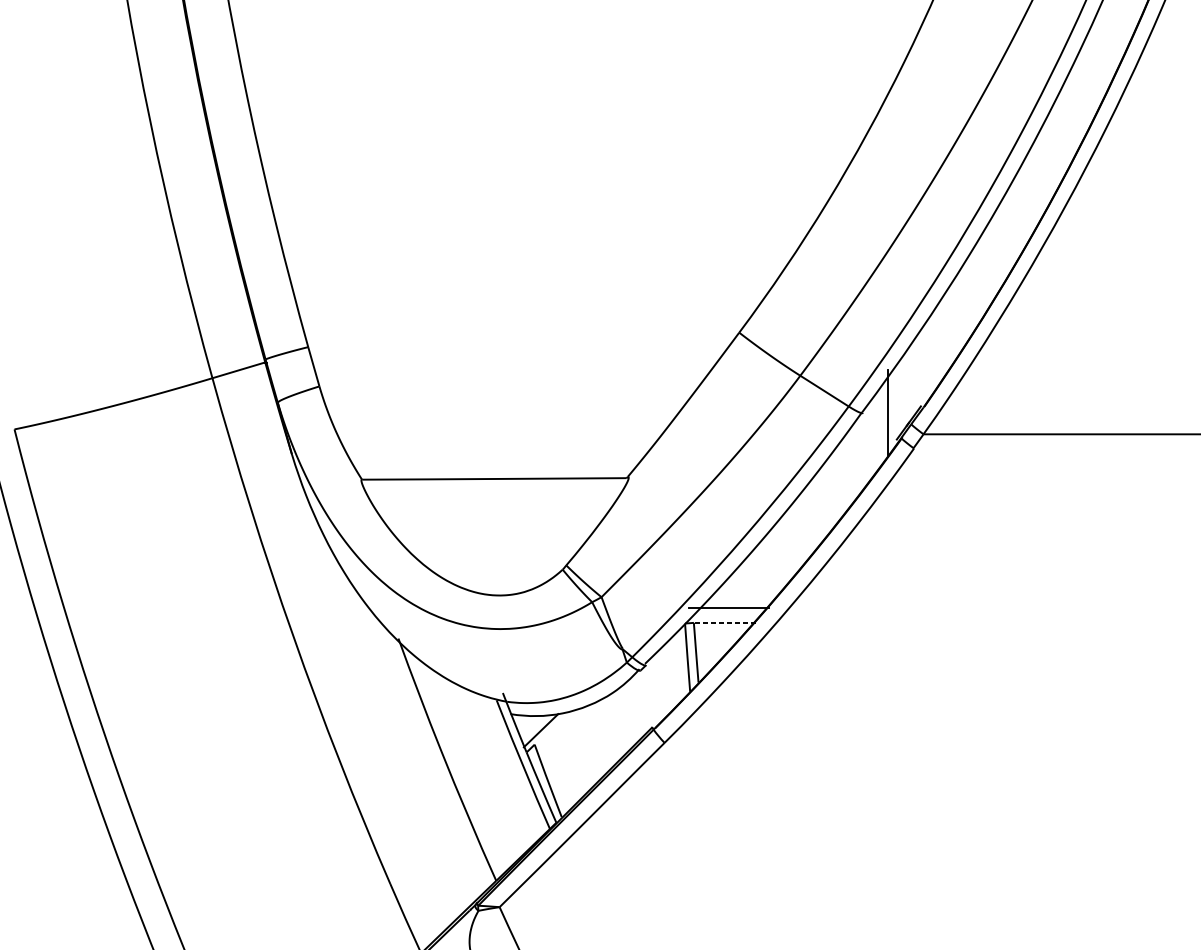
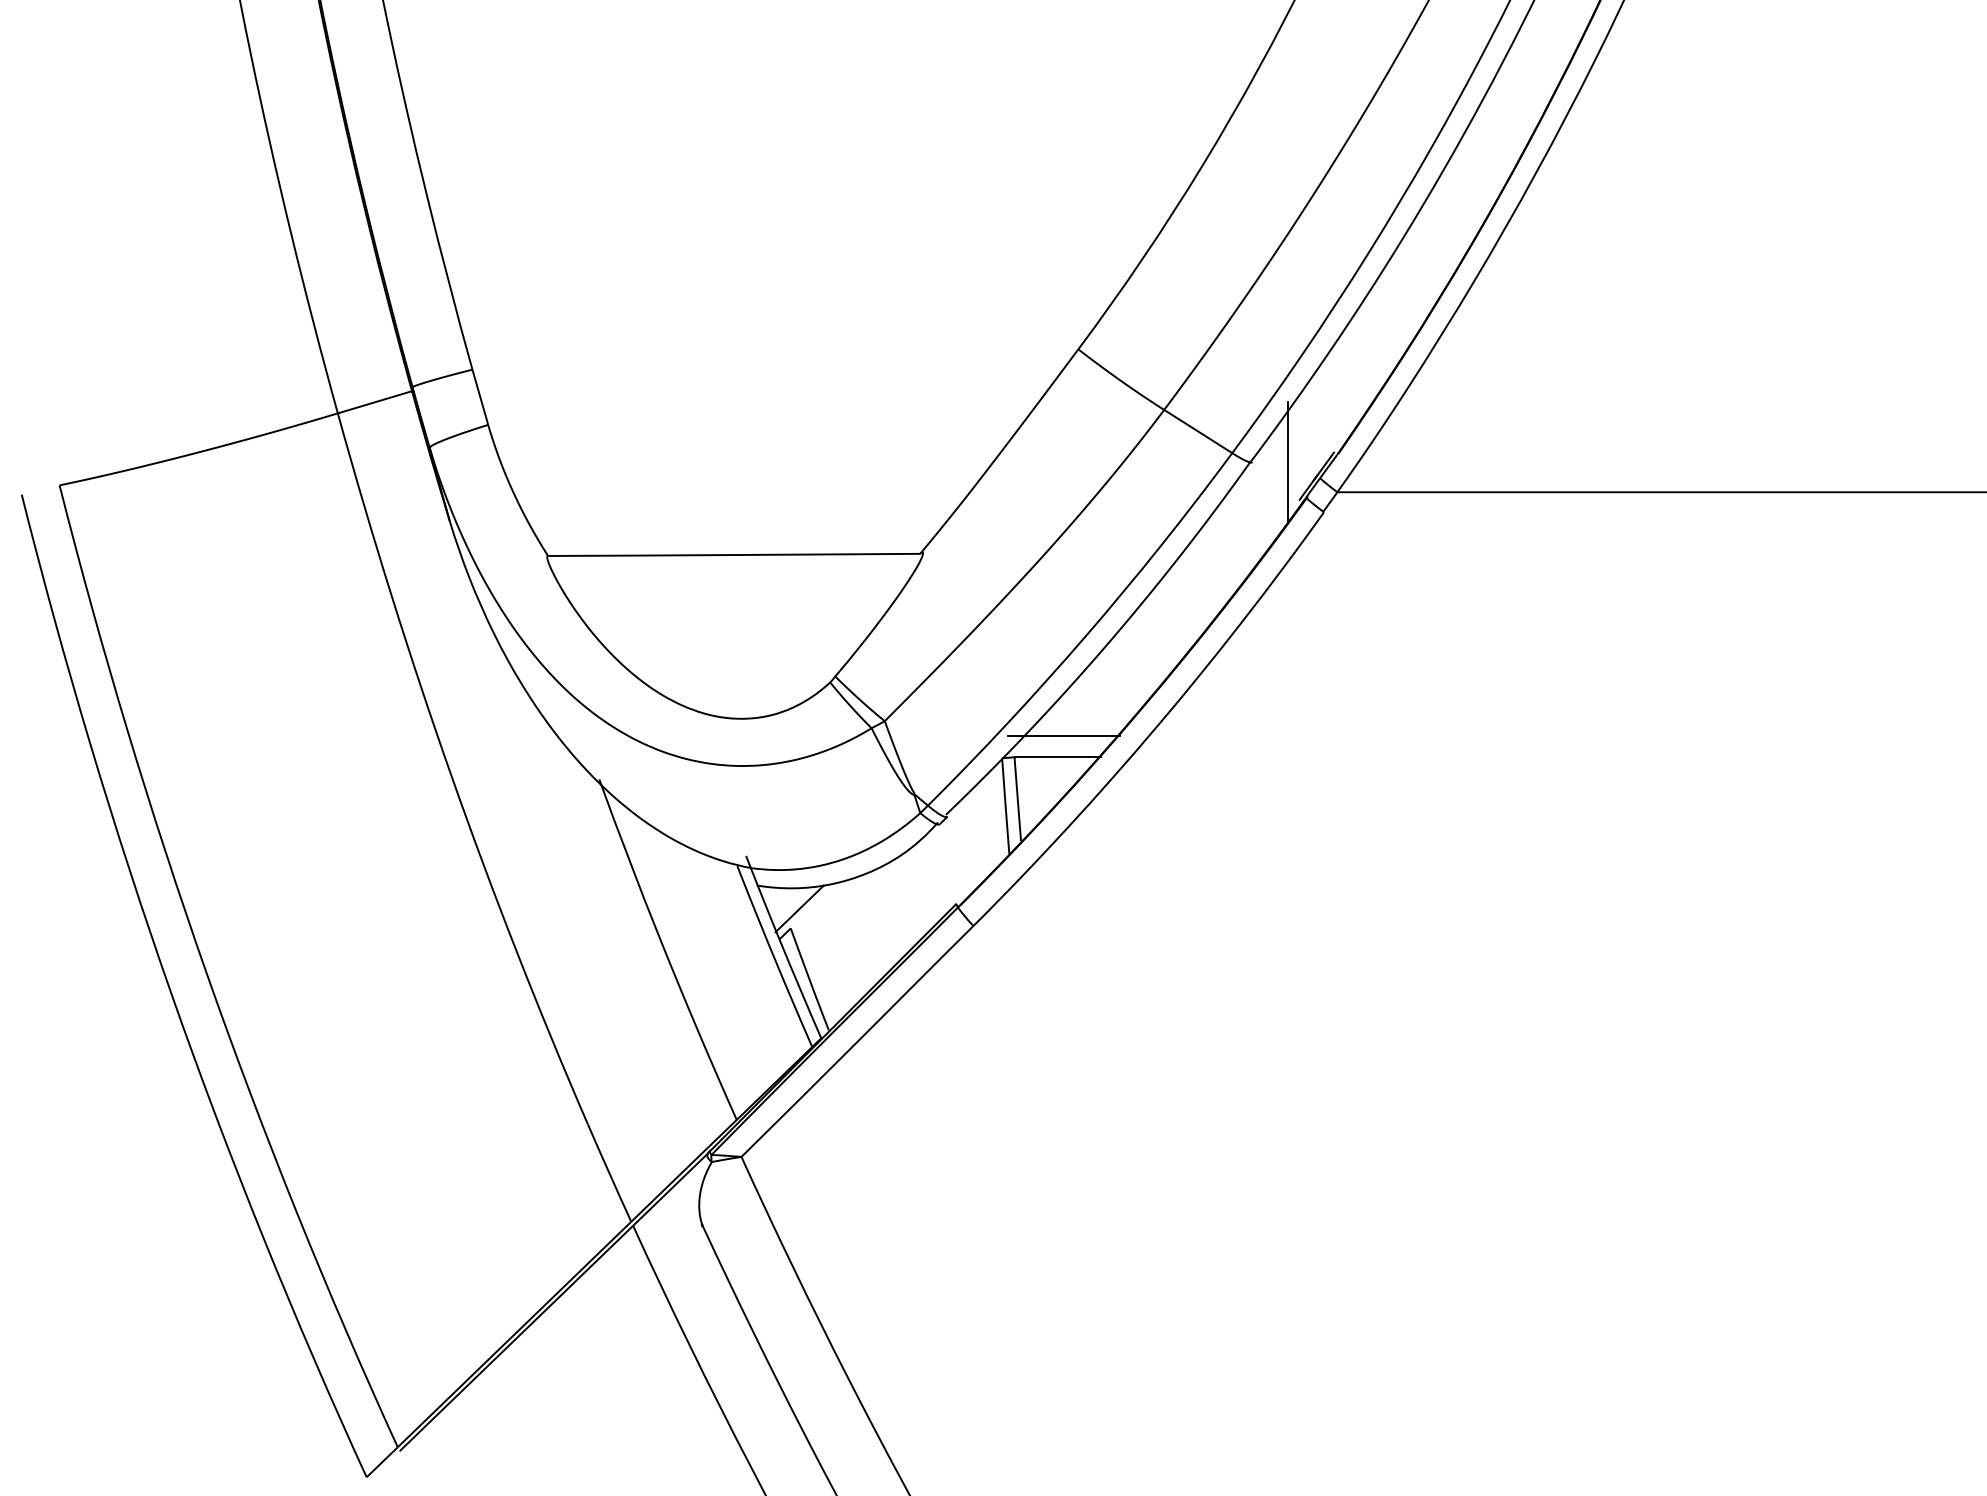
line: (724, 623) -> (1057, 757), dashed -> solid

